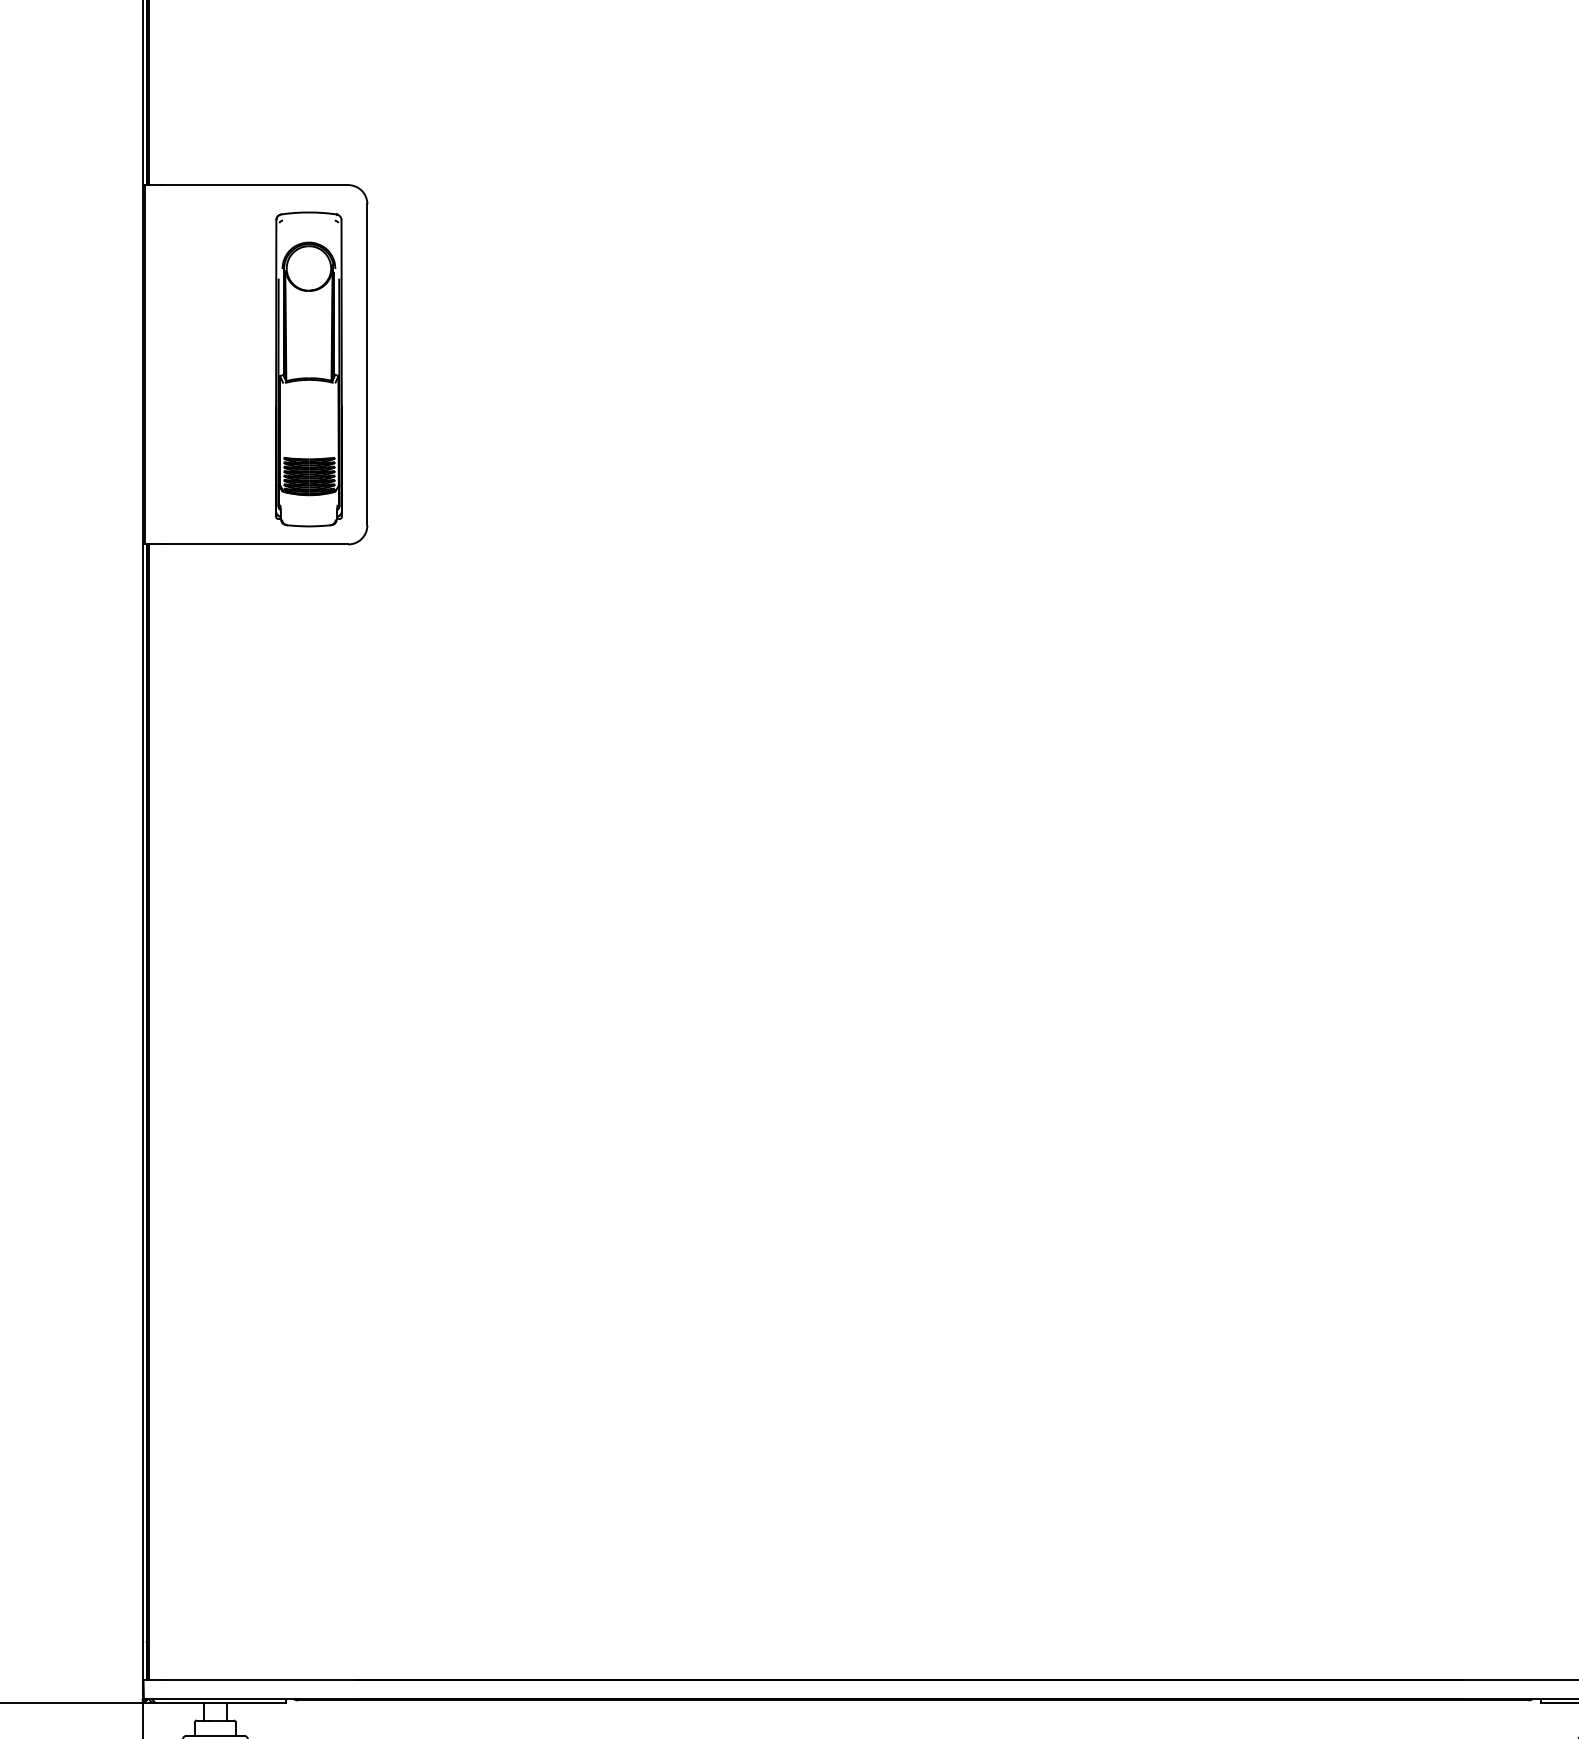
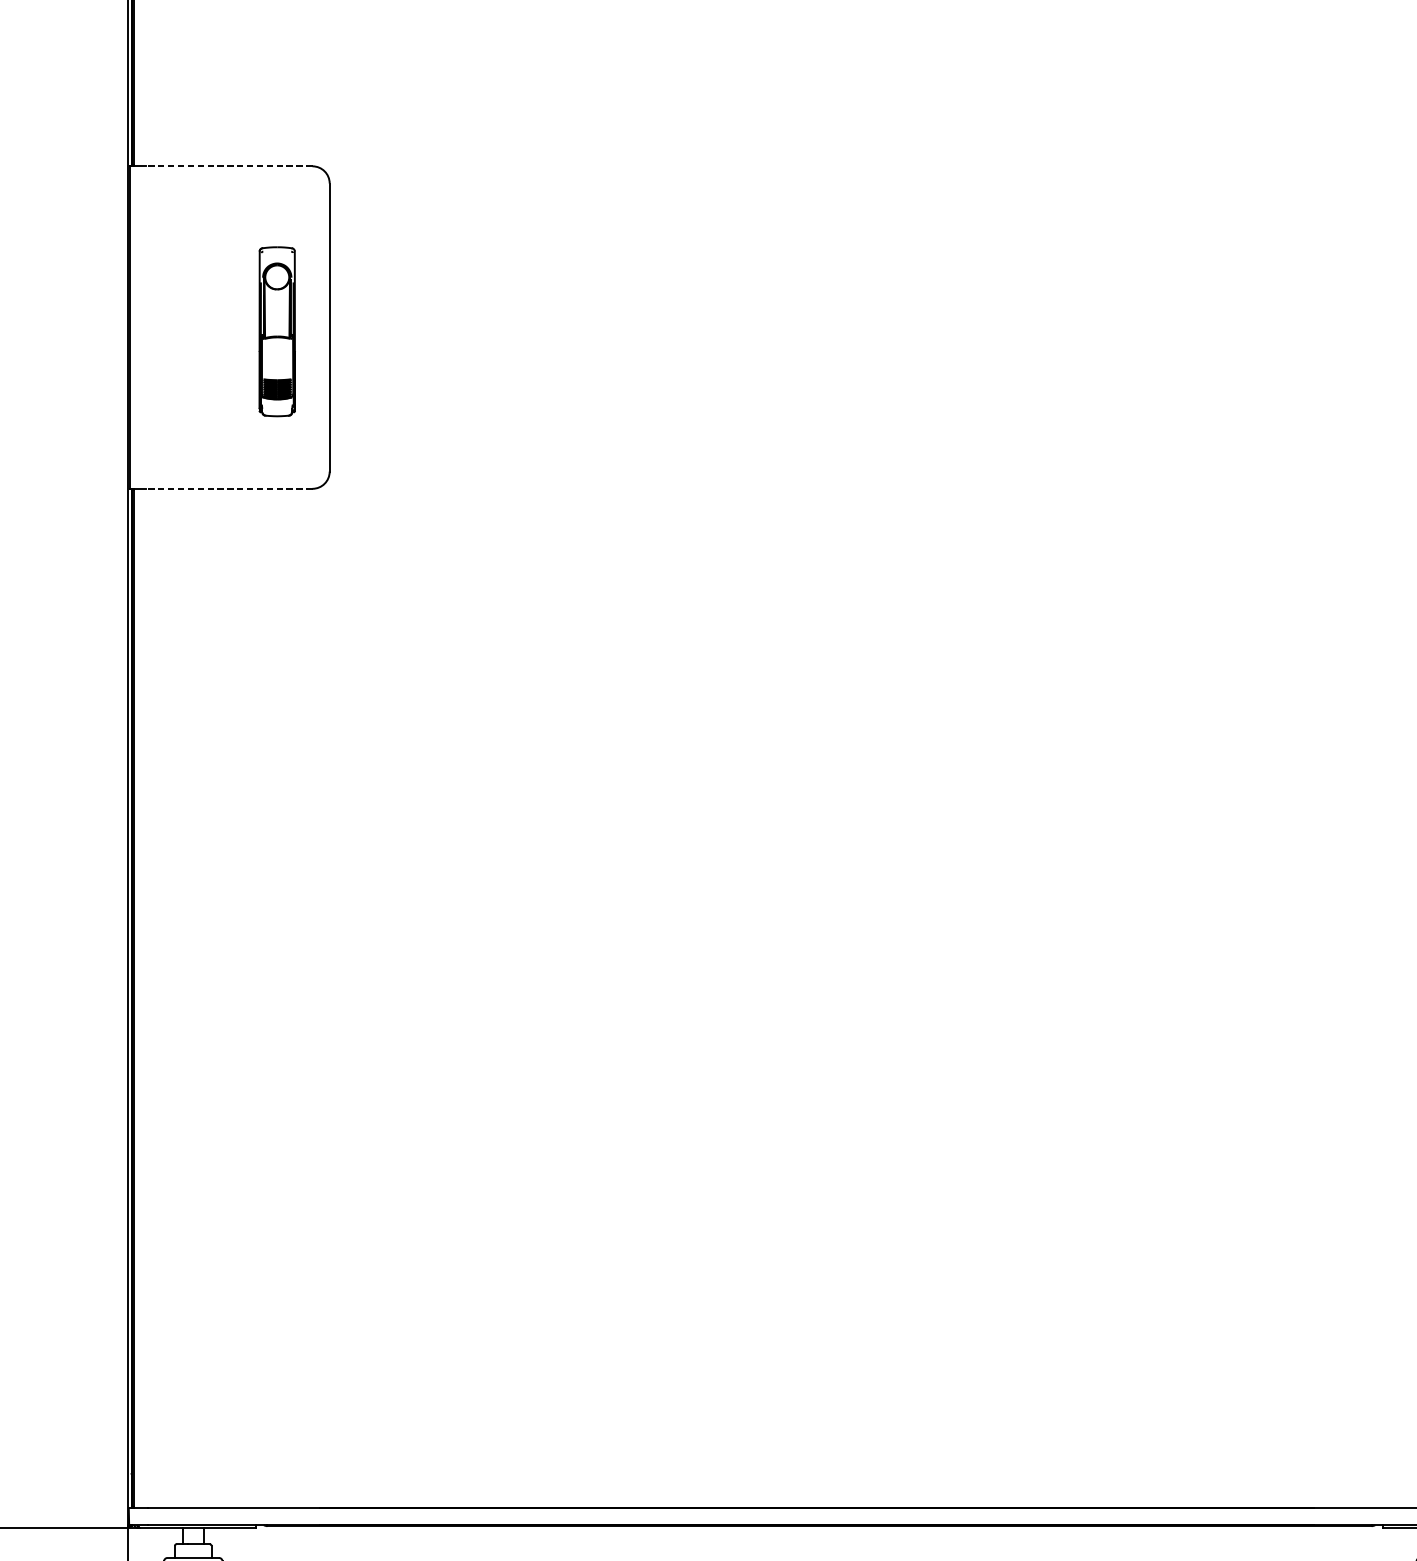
line: (255, 185) -> (229, 166), solid -> dashed
part: (308, 369) -> (276, 331), size x0.6
line: (255, 544) -> (229, 488), solid -> dashed

